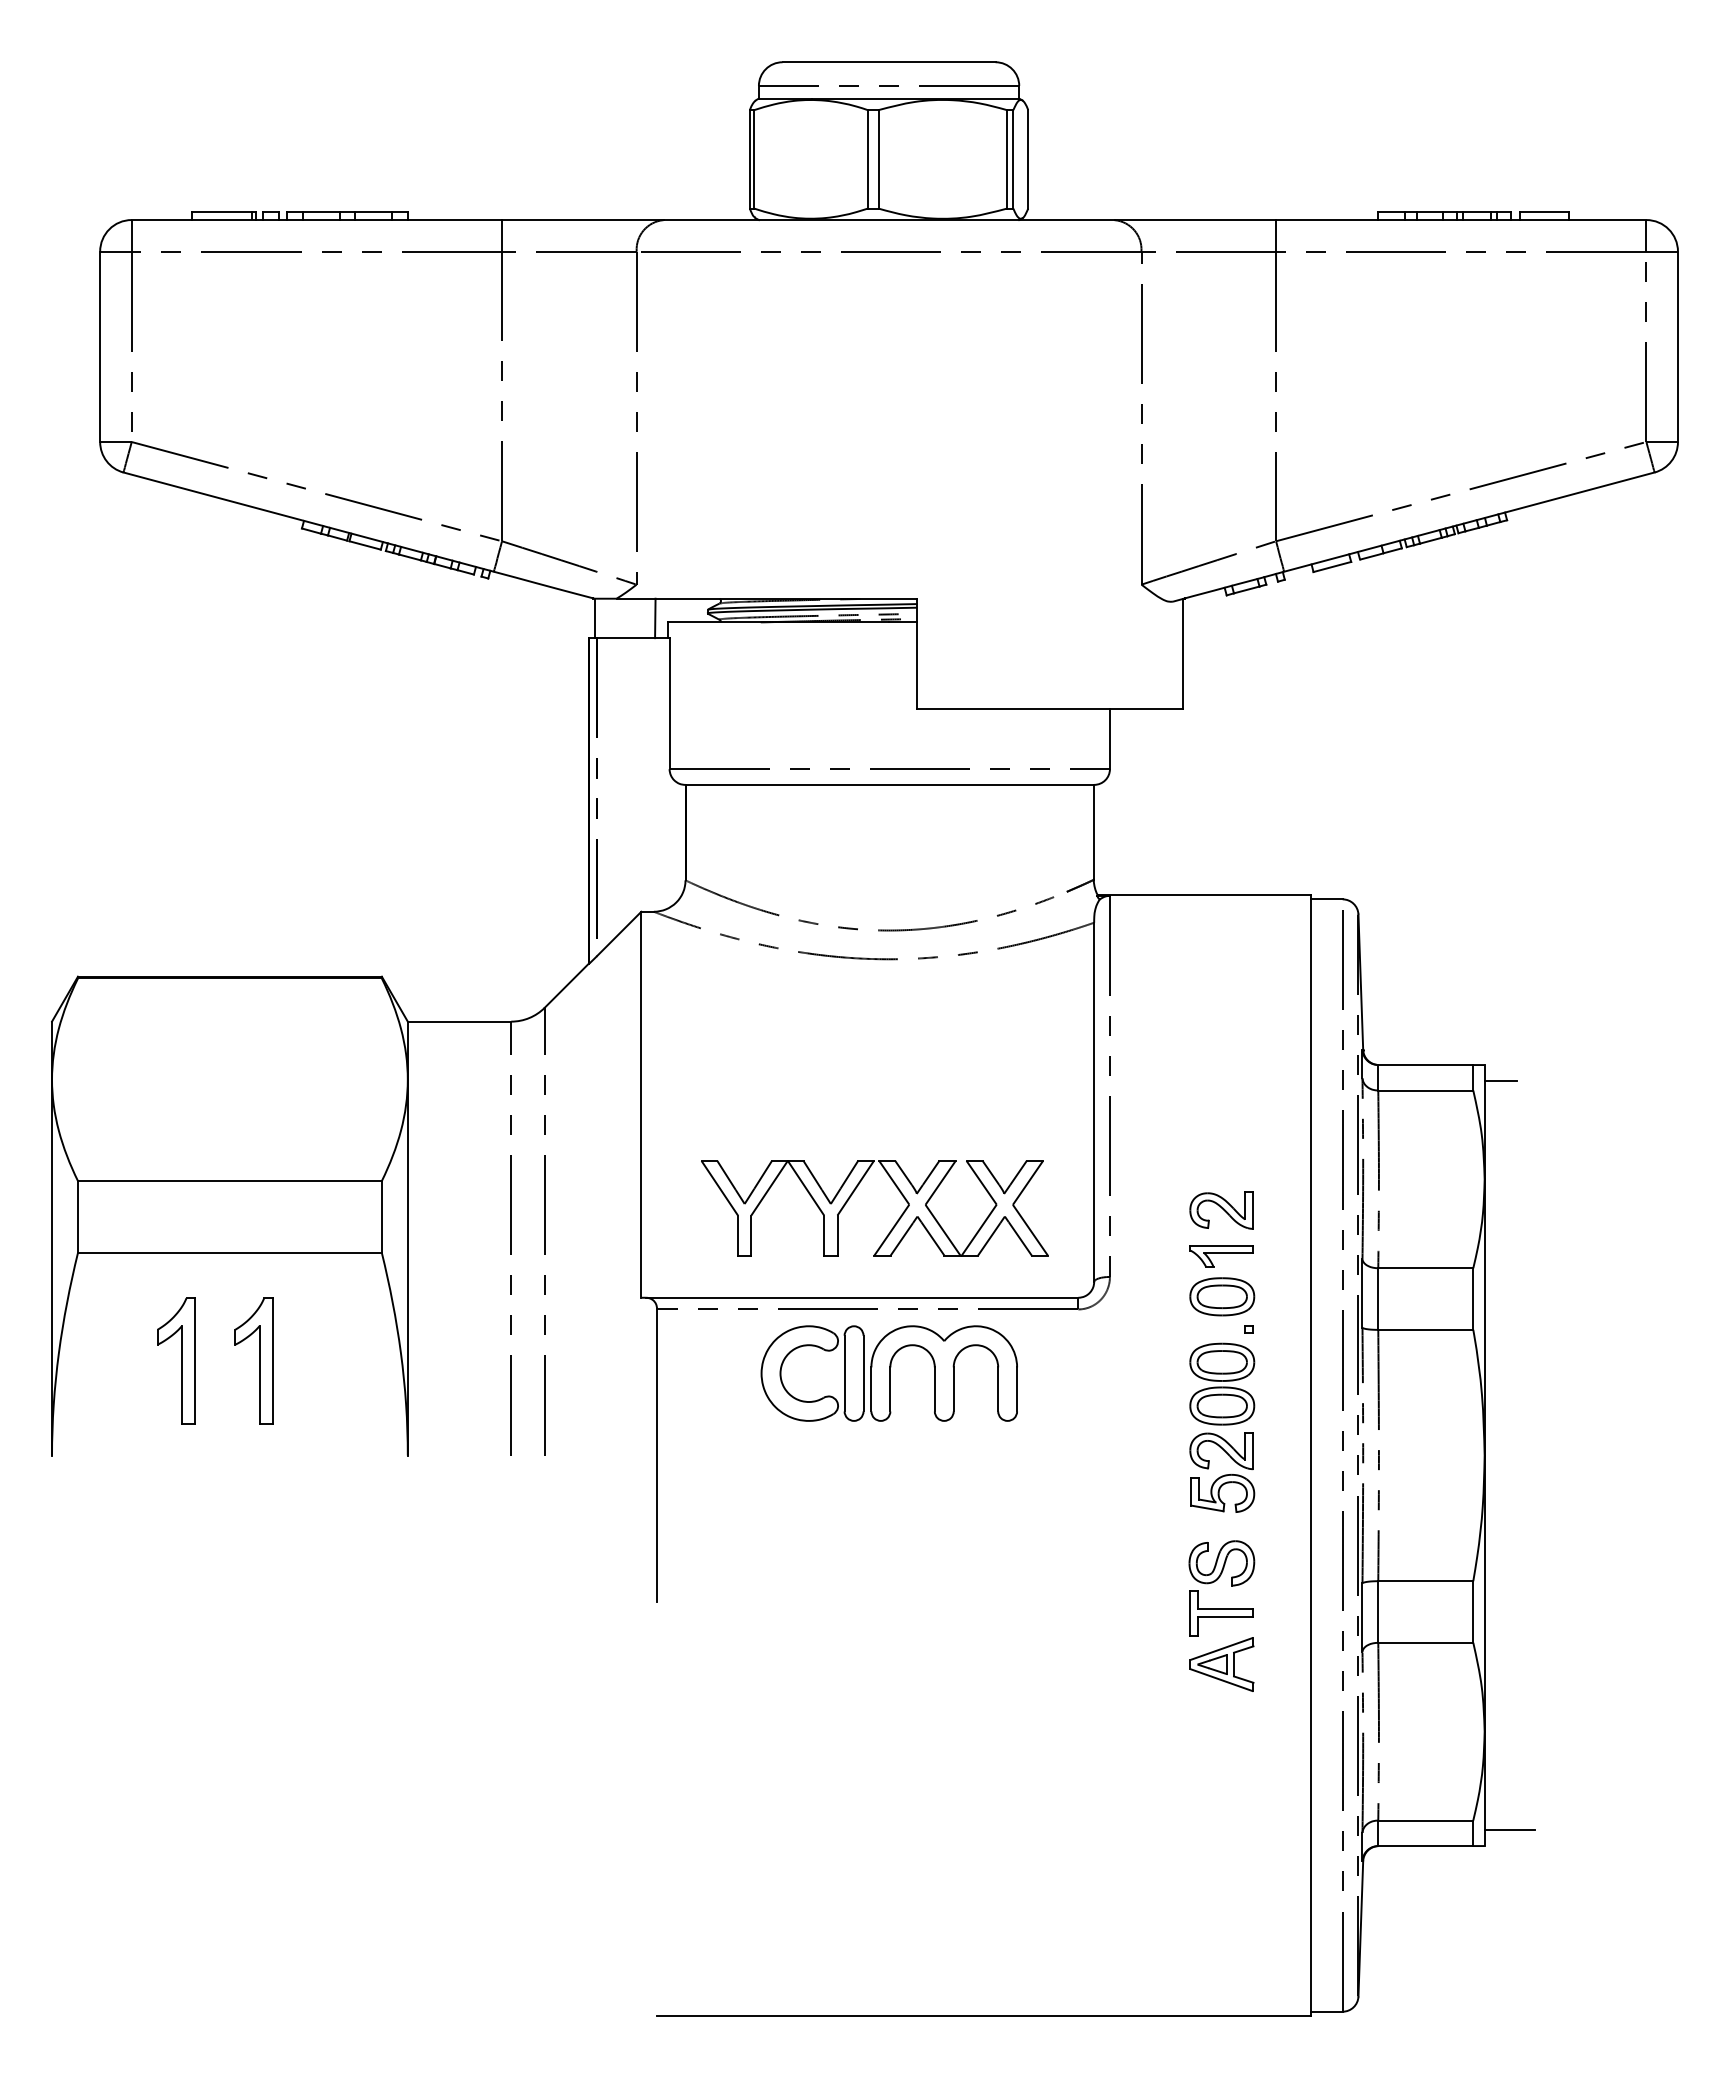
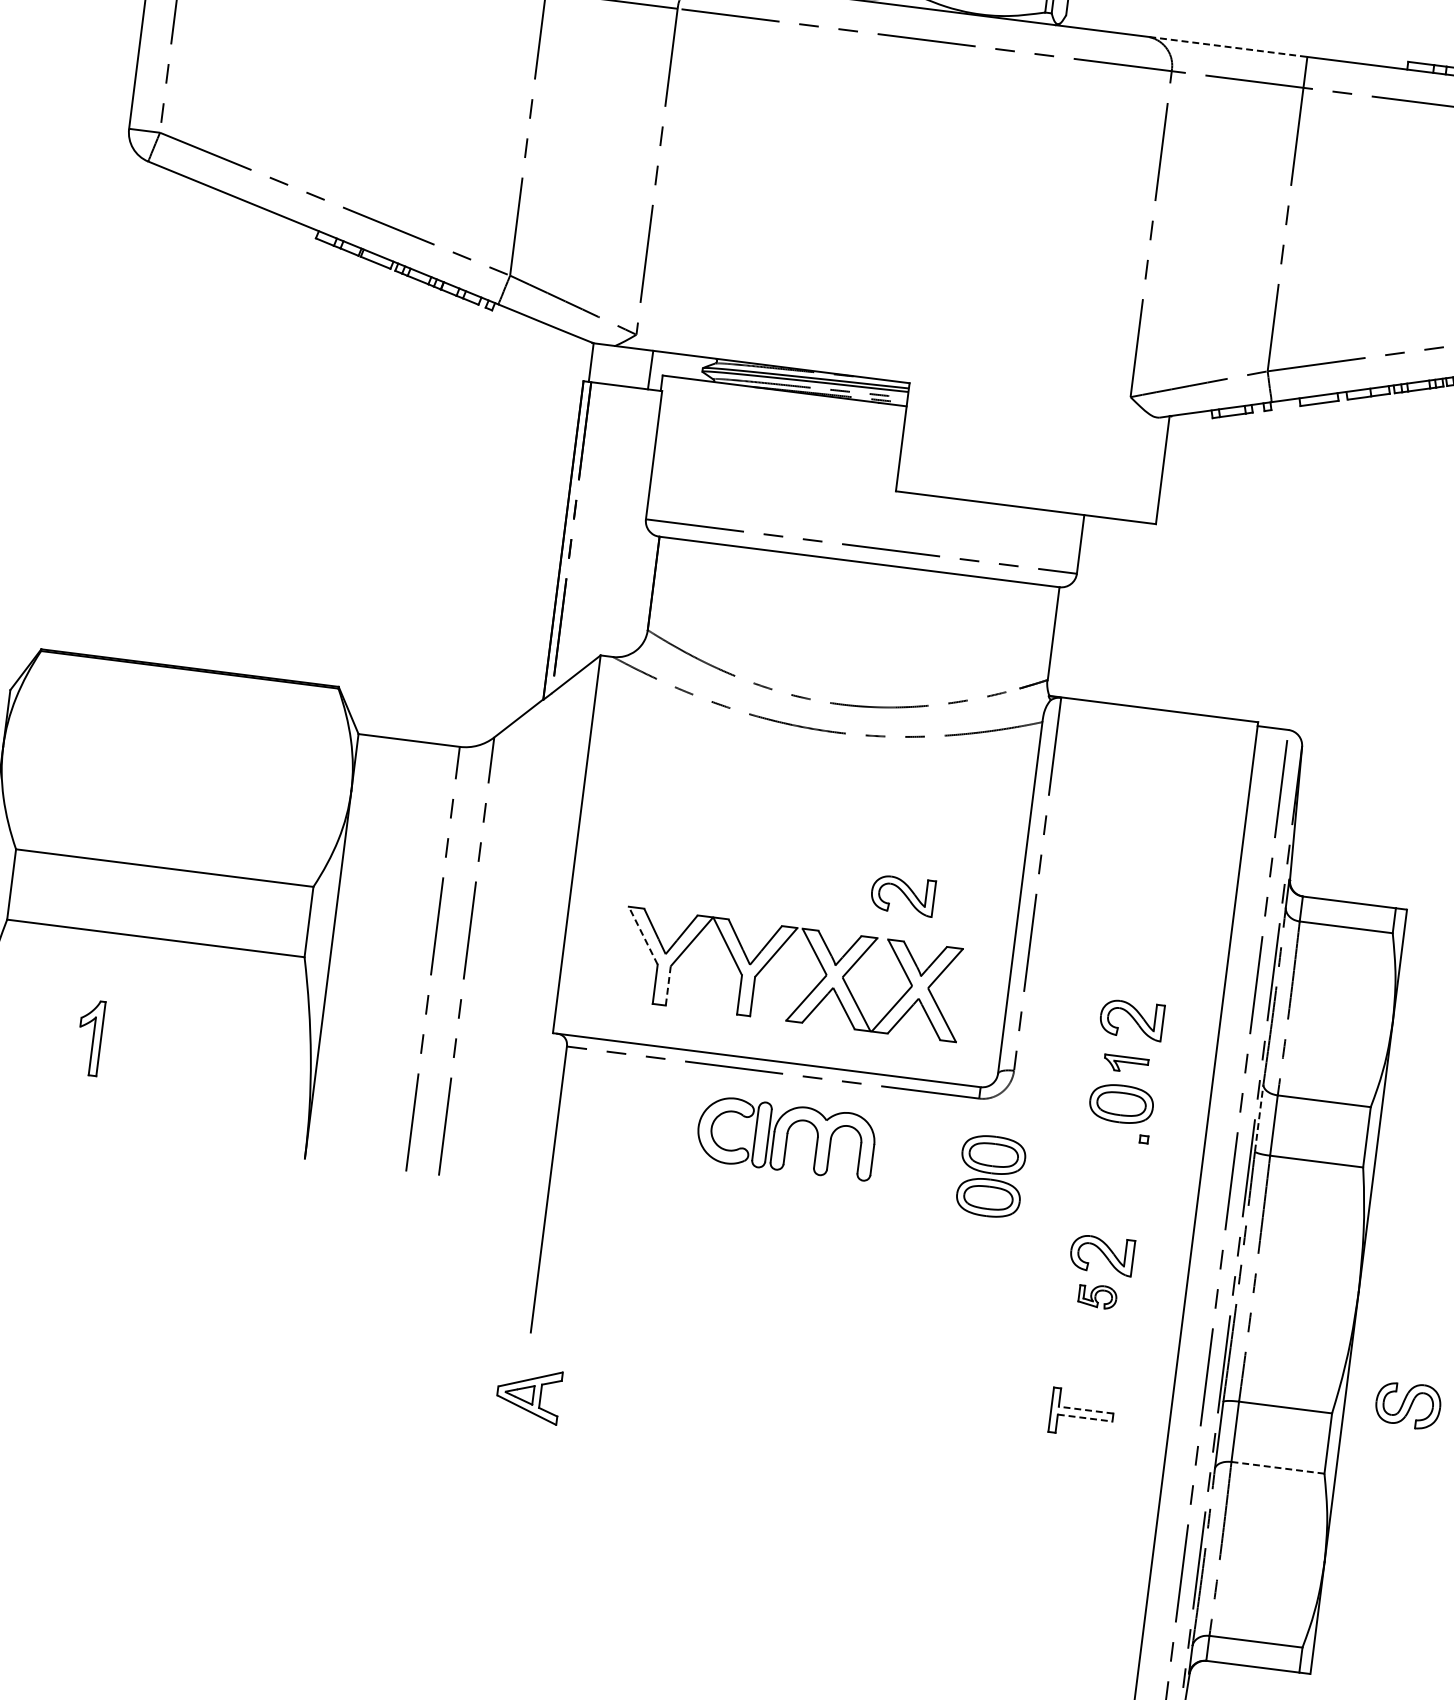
line: (1195, 220) -> (1228, 47), solid -> dashed
line: (1500, 1080) -> (1420, 926), removed
part: (975, 1114) -> (902, 895), added
line: (719, 1187) -> (643, 934), solid -> dashed
line: (751, 1236) -> (668, 986), solid -> dashed
part: (1221, 1256) -> (1125, 1064), size x0.7
line: (1362, 1292) -> (1259, 1117), solid -> dashed
part: (176, 1360) -> (90, 1037), size x0.6
part: (253, 1360) -> (165, 1046), removed
part: (888, 1373) -> (785, 1137), size x0.7
part: (1222, 1383) -> (991, 1175), moved
part: (1222, 1493) -> (1097, 1296), size x0.6
part: (1221, 1563) -> (1407, 1405), moved
line: (1225, 1609) -> (1086, 1410), solid -> dashed
line: (1225, 1617) -> (1085, 1418), solid -> dashed
line: (1425, 1642) -> (1277, 1467), solid -> dashed
part: (1221, 1664) -> (528, 1394), moved
line: (1509, 1830) -> (1336, 1661), removed

